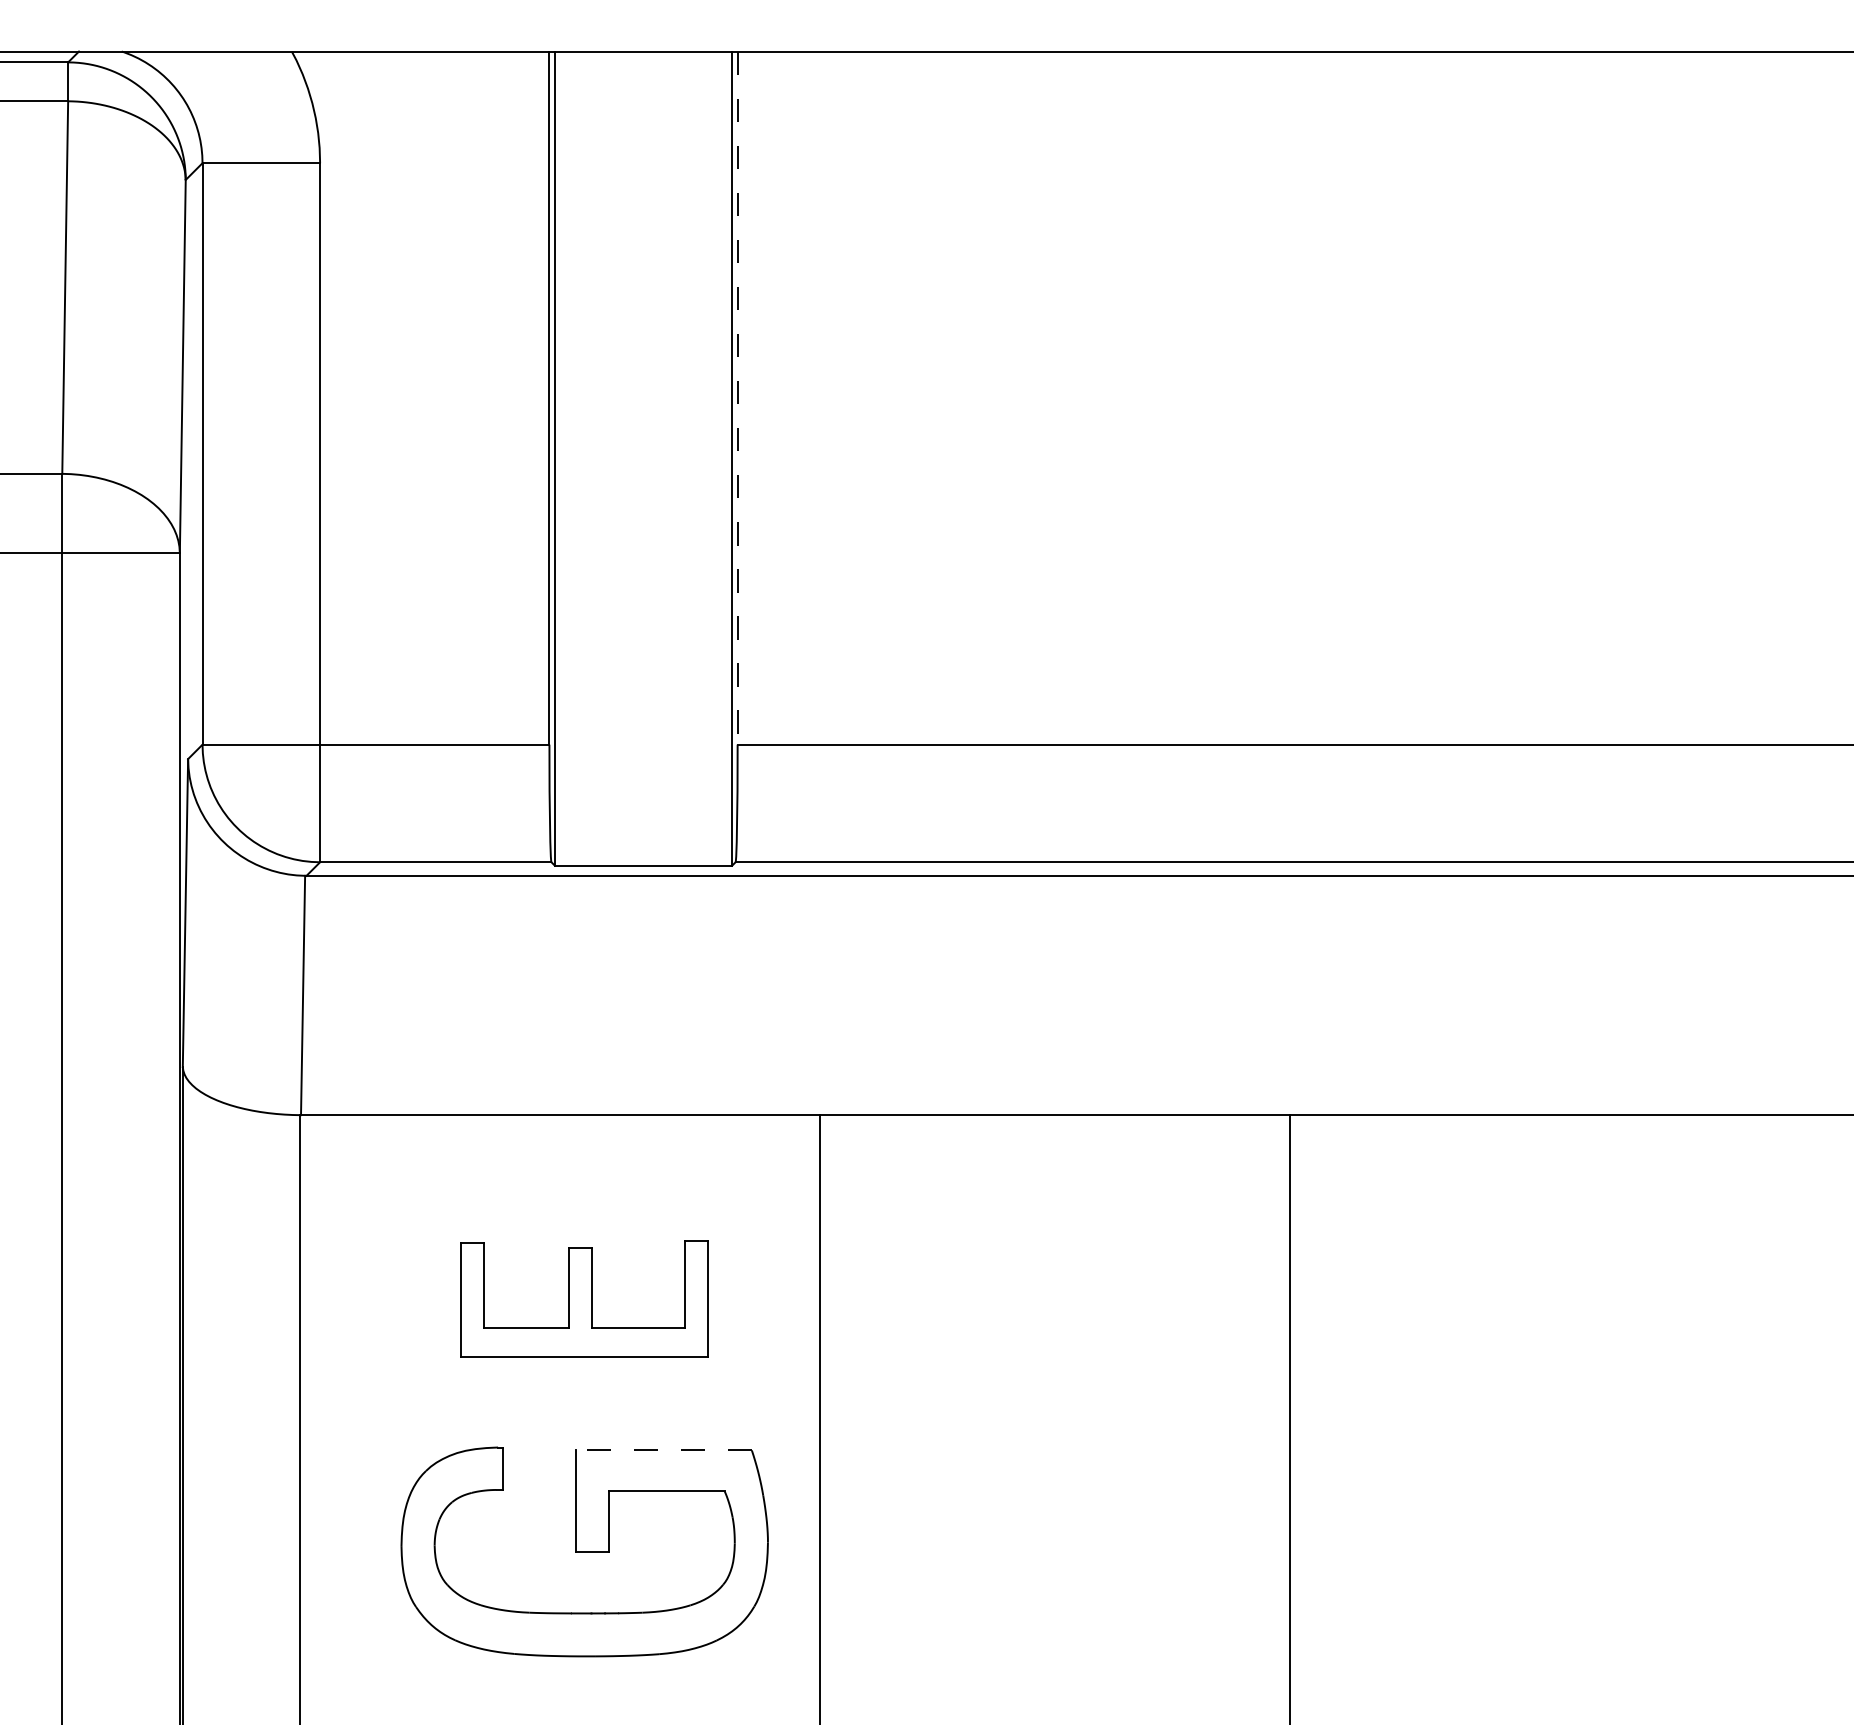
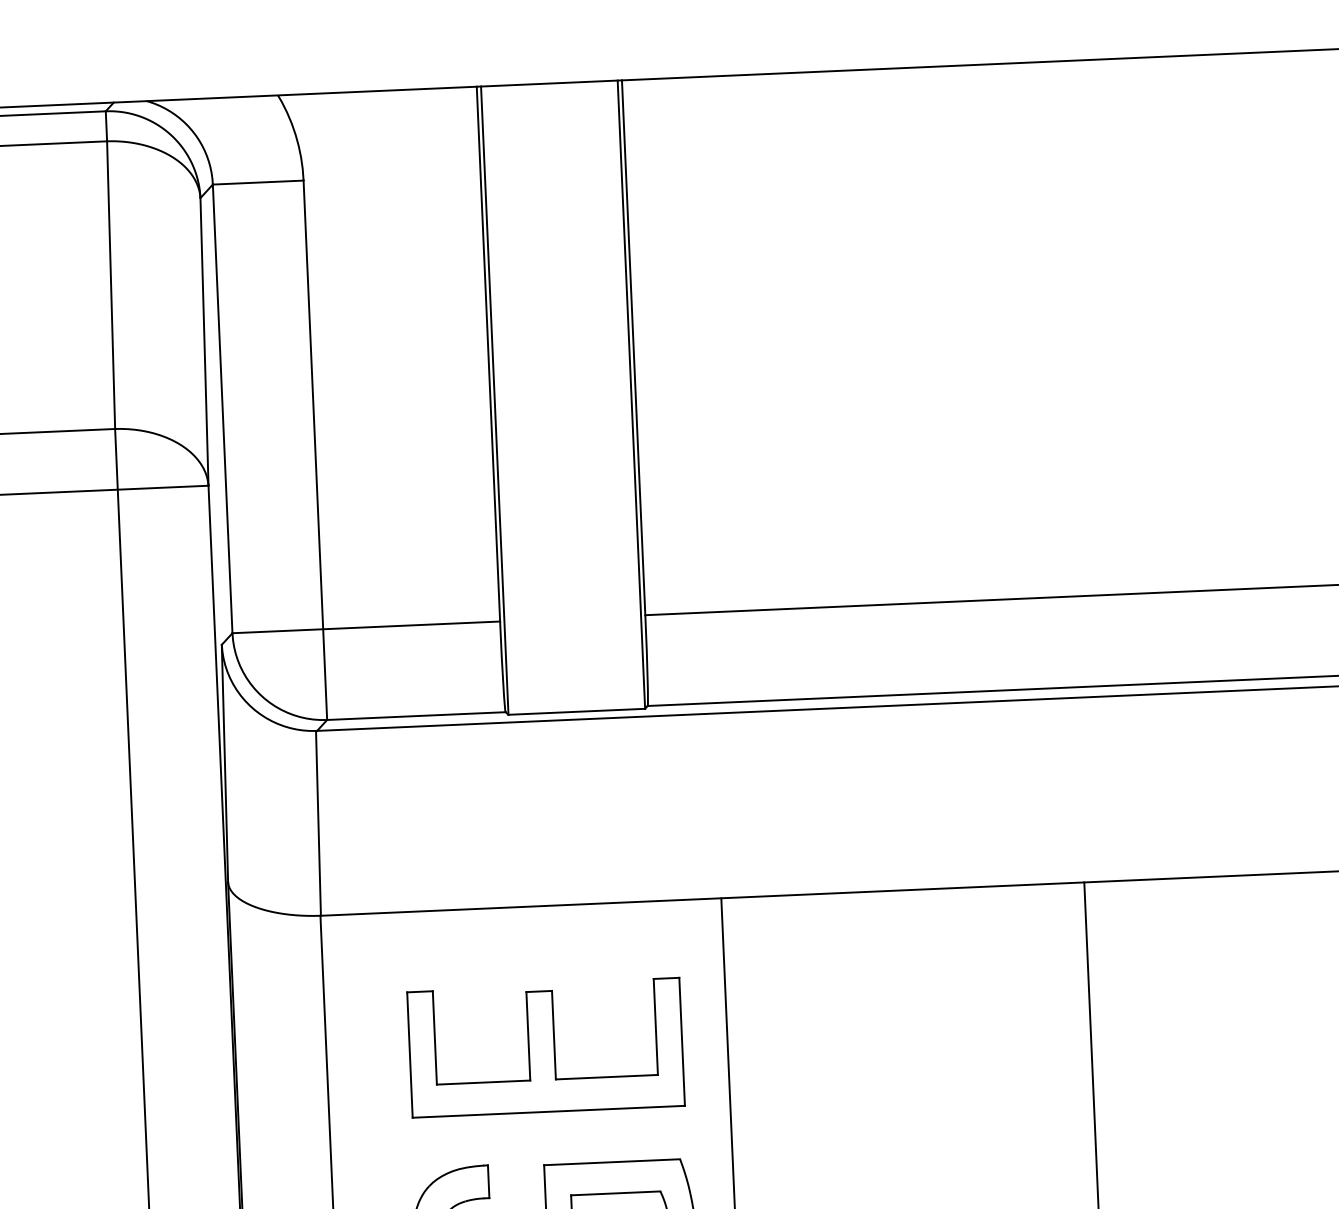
line: (737, 398) -> (633, 348), dashed -> solid
part: (584, 1298) -> (545, 1047), size x1.43
line: (663, 1450) -> (611, 1162), dashed -> solid

